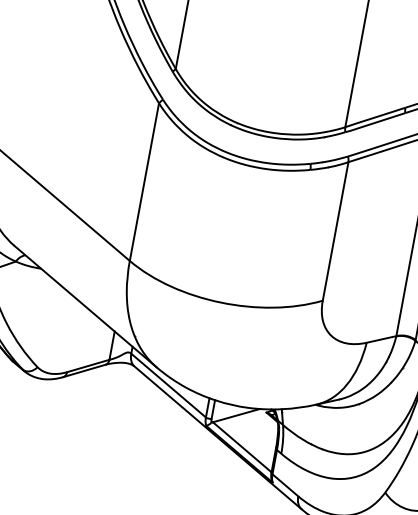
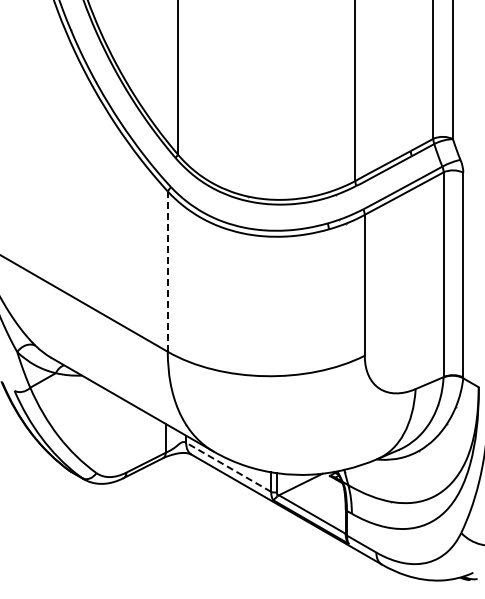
line: (144, 181) -> (167, 271), solid -> dashed
line: (168, 385) -> (228, 467), solid -> dashed

